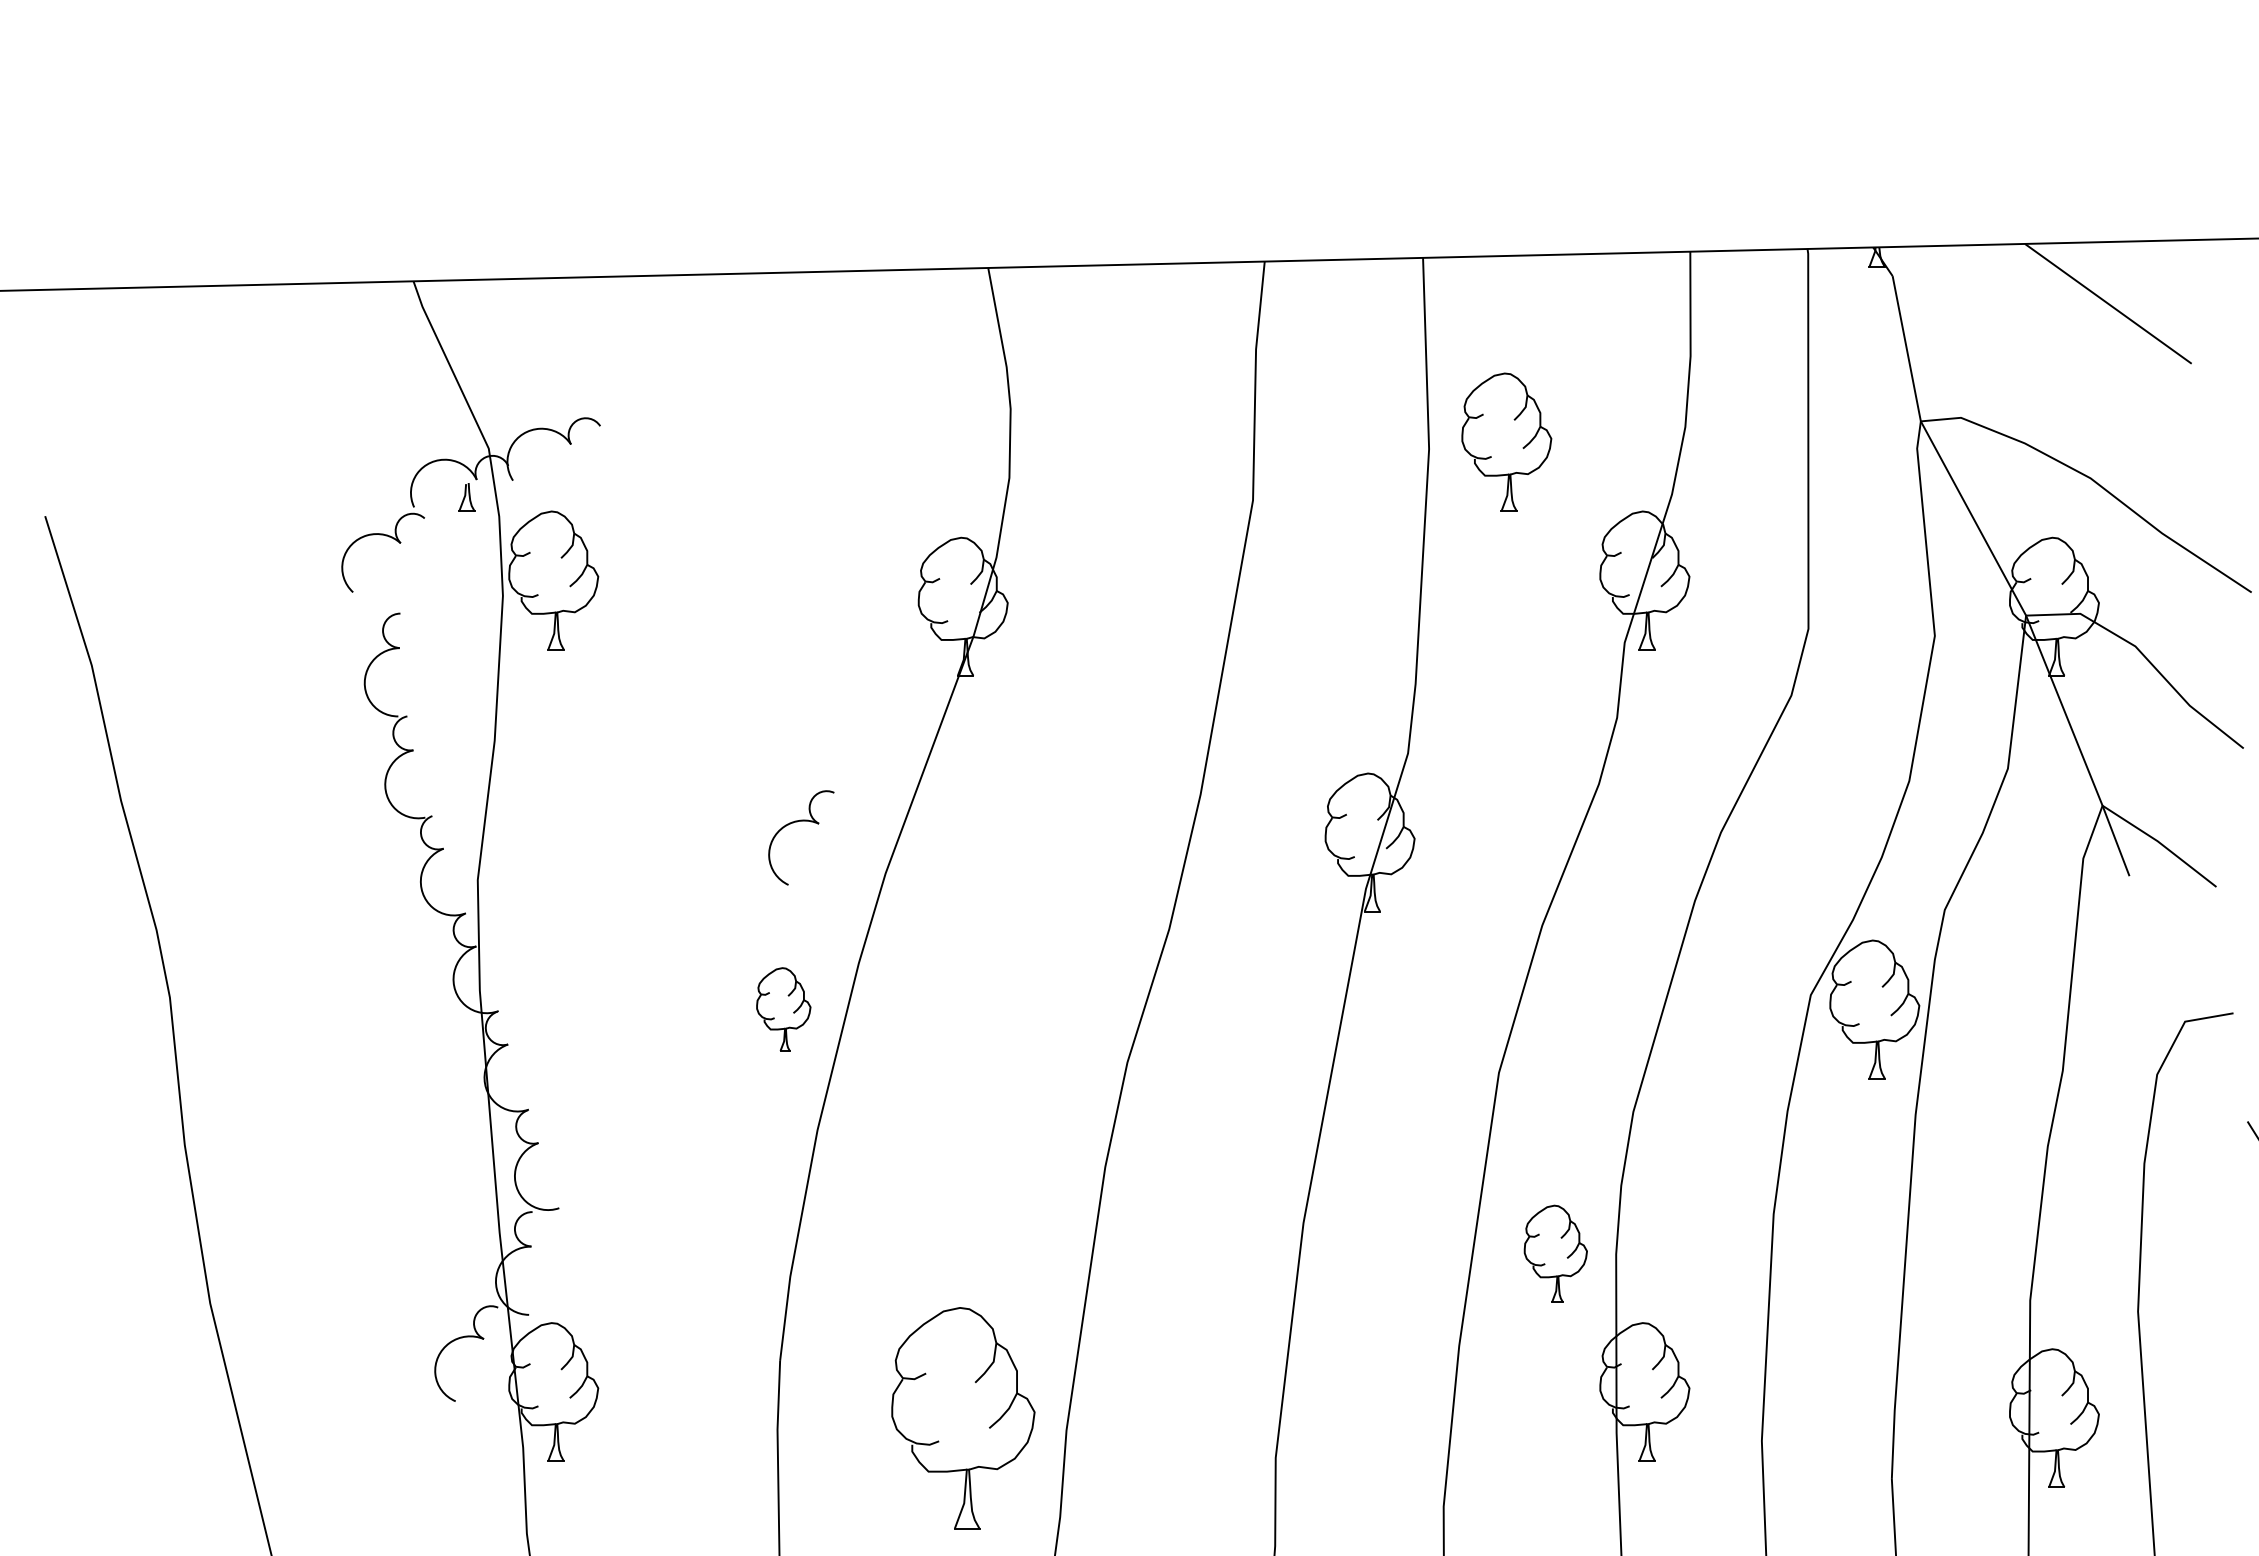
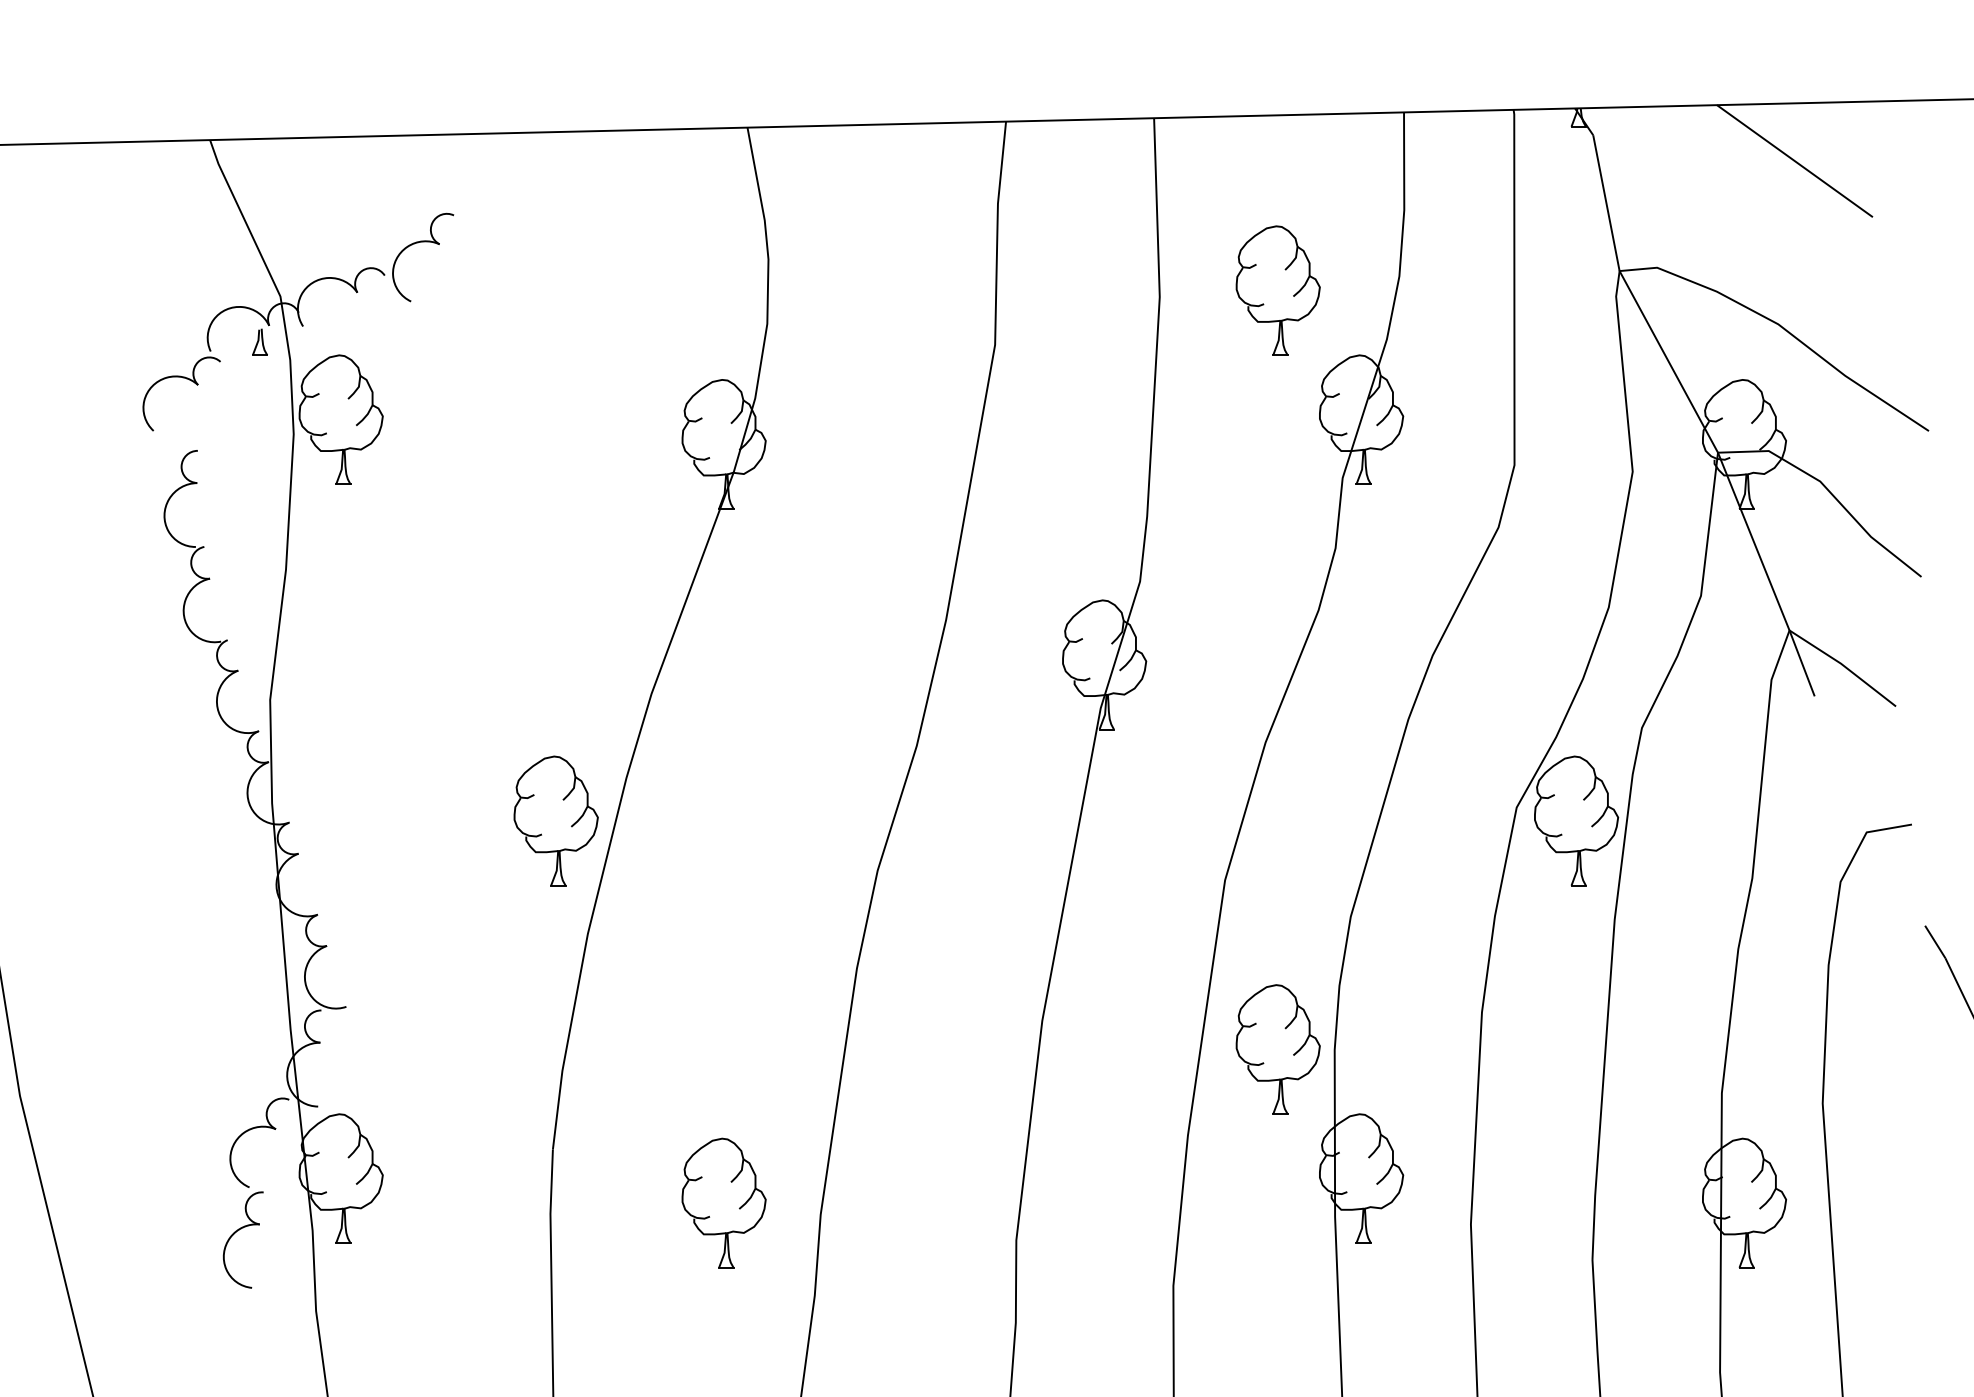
part: (1506, 441) -> (1277, 289), moved
part: (797, 822) -> (419, 243), moved
part: (783, 1009) -> (556, 821), size x1.67
part: (1555, 1253) -> (1277, 1049), size x1.43
part: (962, 1417) -> (723, 1202), size x0.62
part: (443, 1448) -> (238, 1231), added

